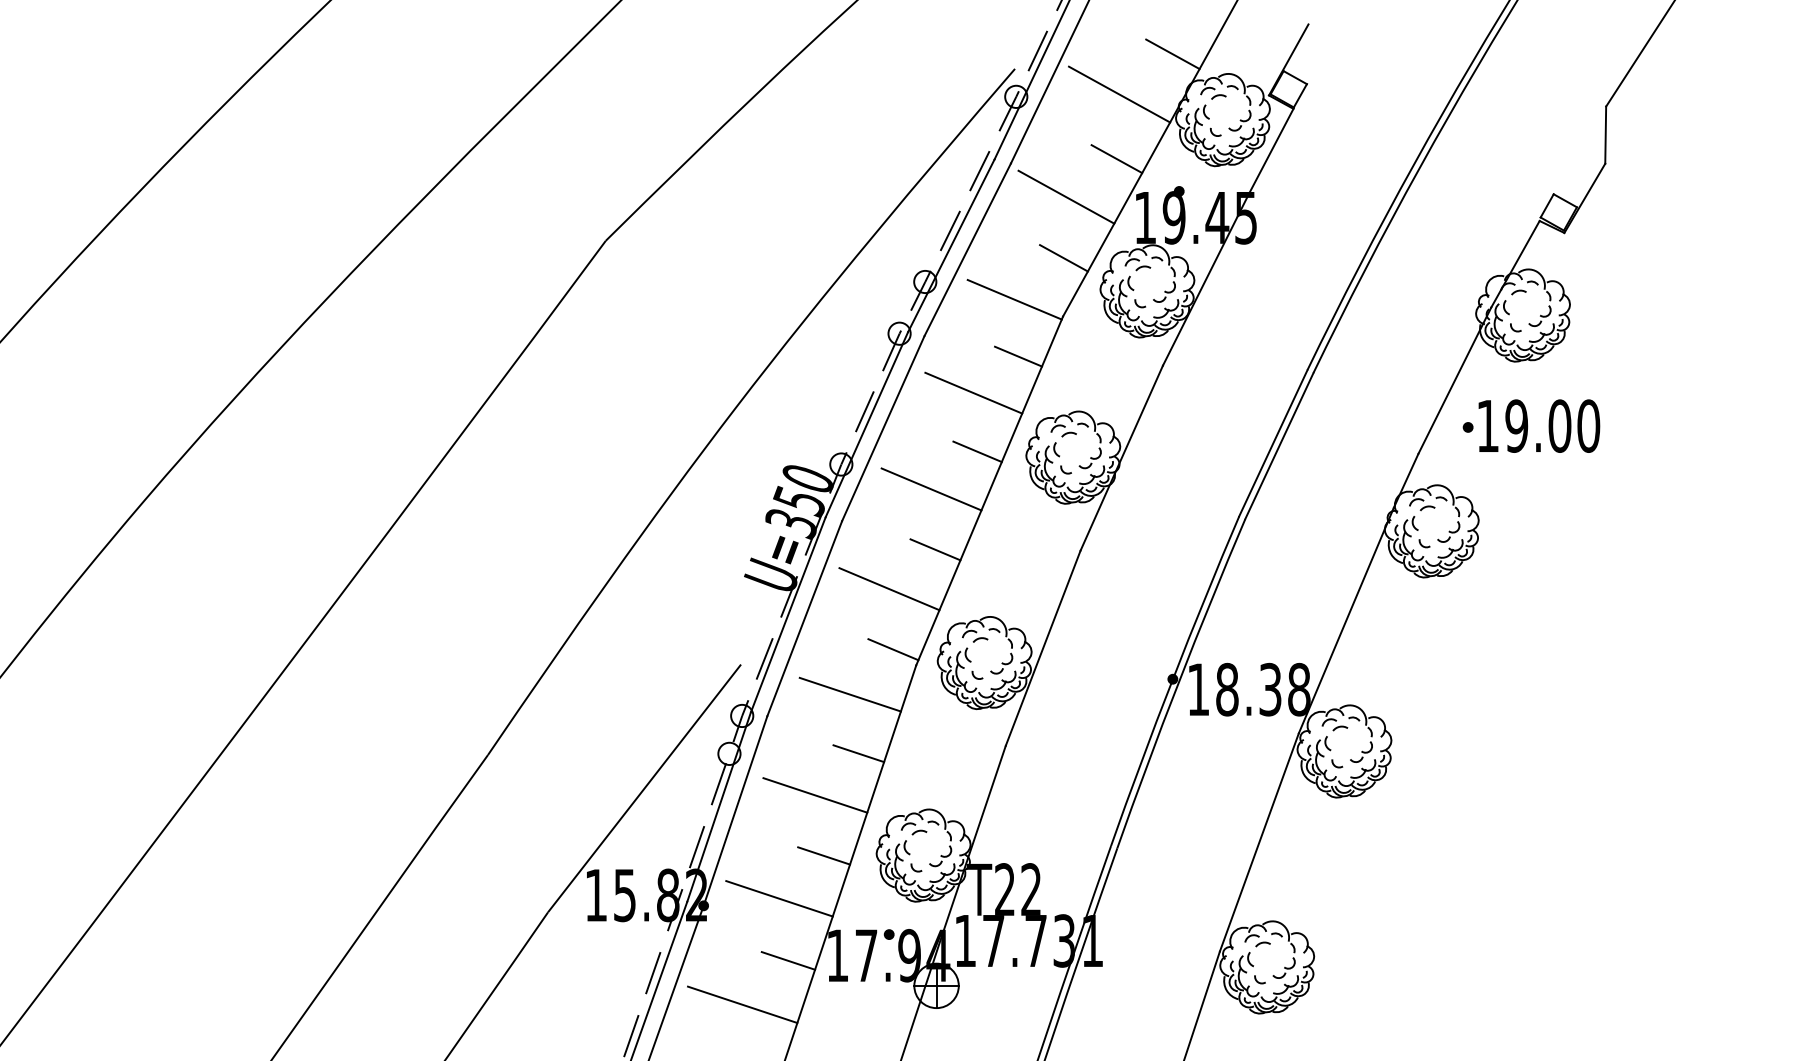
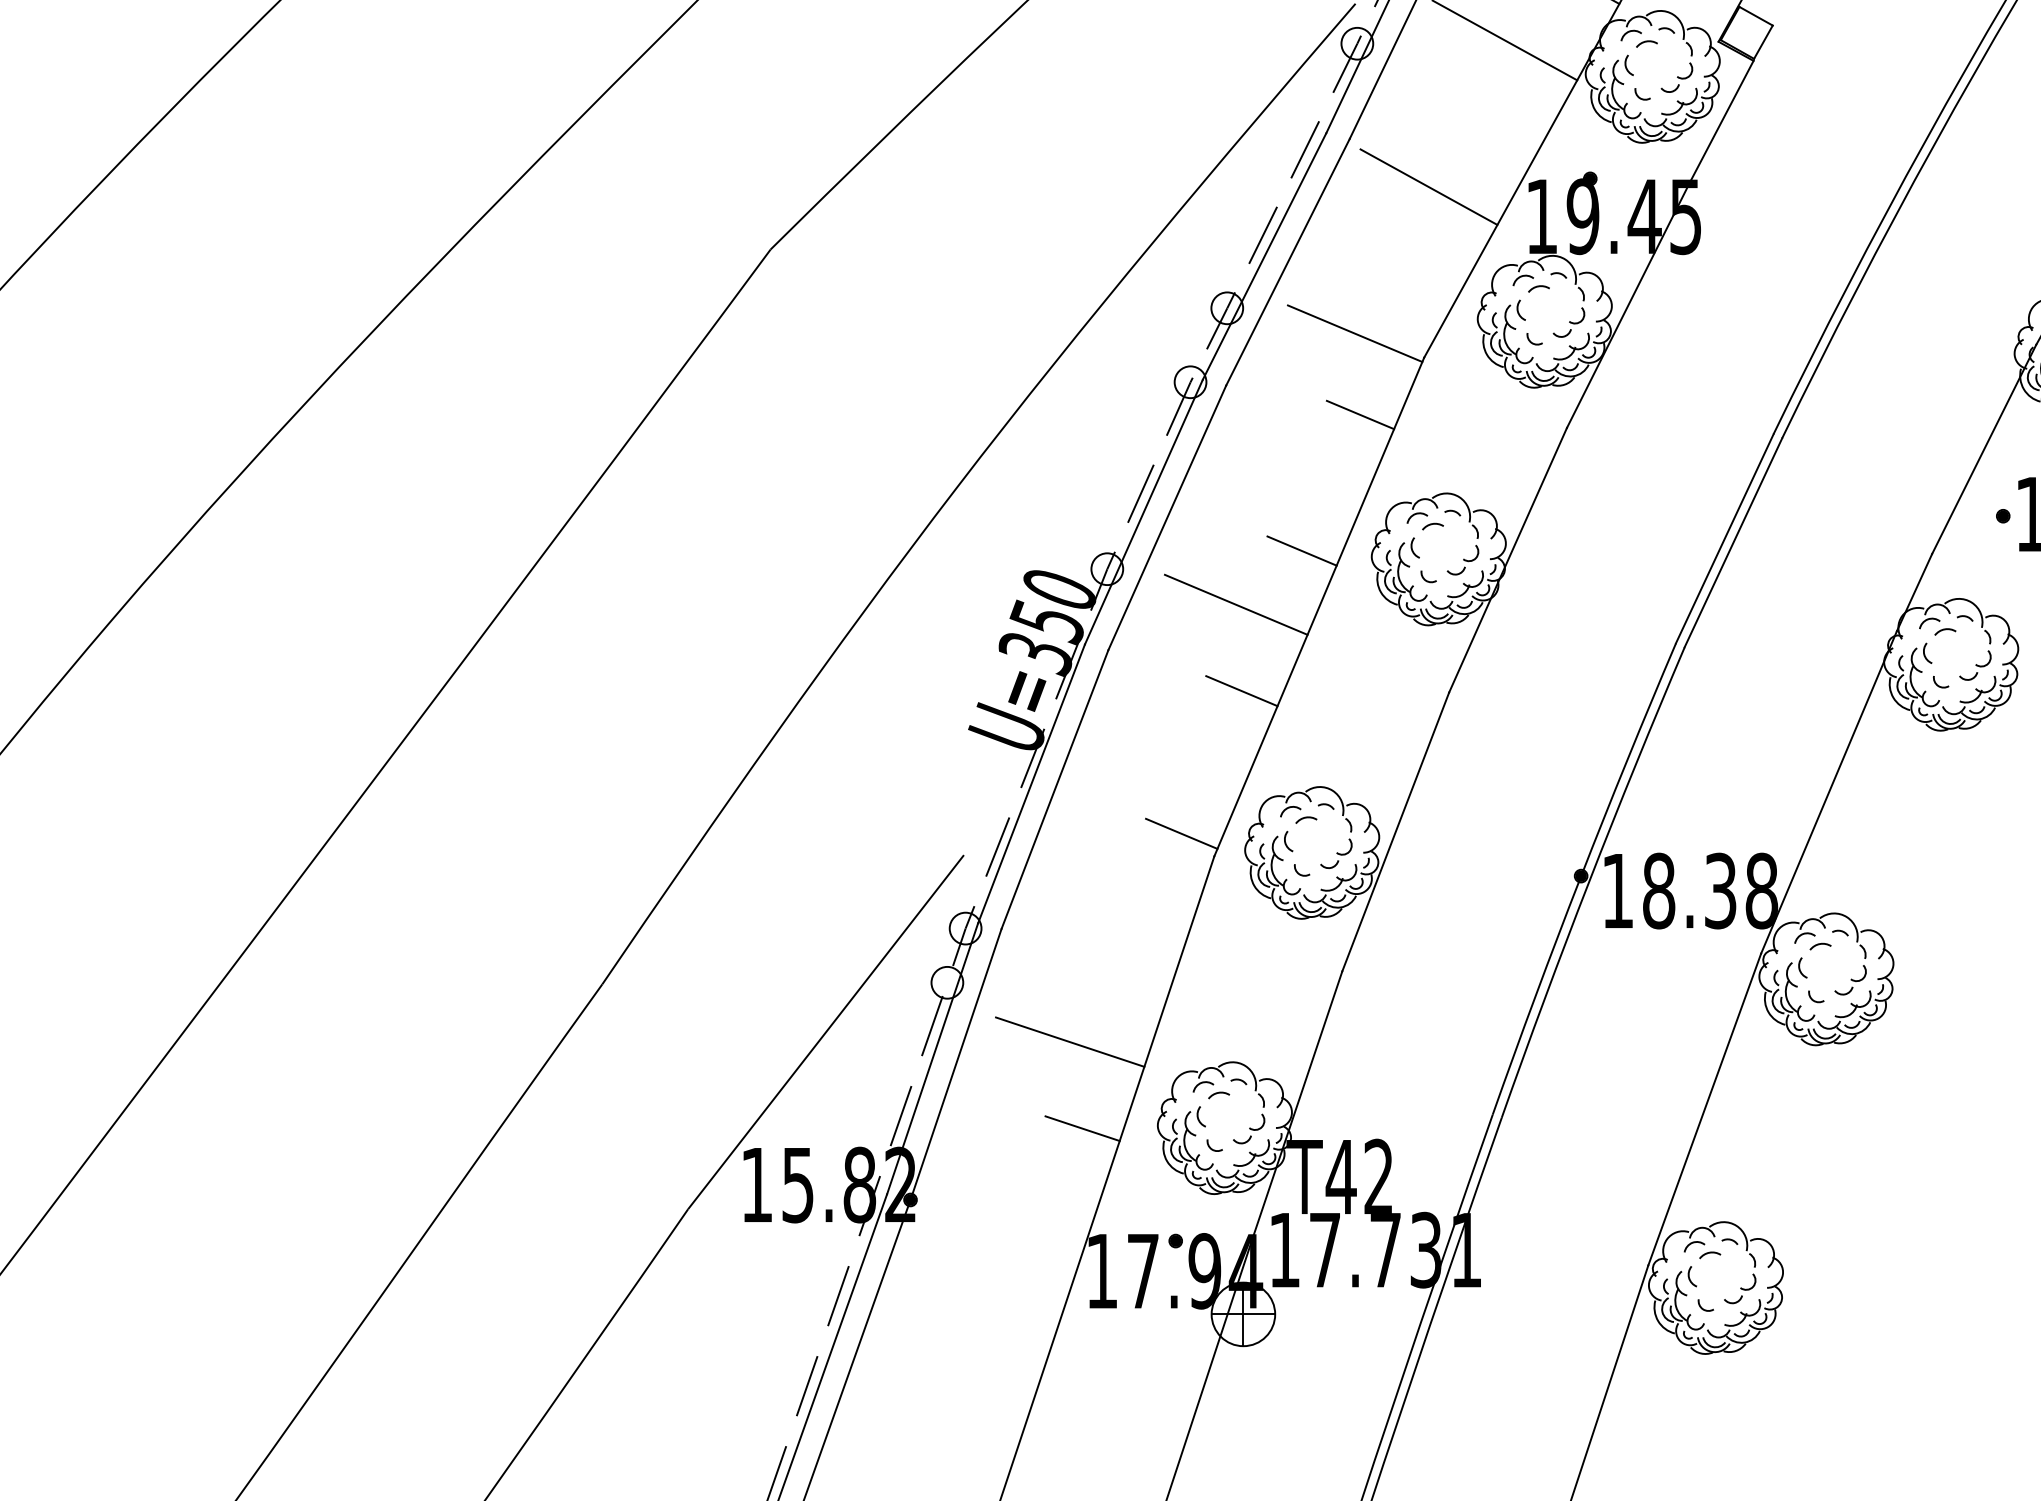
line: (1116, 159) -> (1500, 133), removed
line: (1063, 258) -> (1424, 274), removed
line: (973, 392) -> (1296, 466), removed
line: (889, 589) -> (1176, 747), removed
line: (849, 694) -> (1118, 897), removed
line: (858, 753) -> (1131, 982), removed
text: (1004, 889) -> (1340, 1176), T22 -> T42
line: (779, 898) -> (1018, 1189), removed
line: (788, 960) -> (1031, 1278), removed
line: (742, 1004) -> (966, 1341), removed

